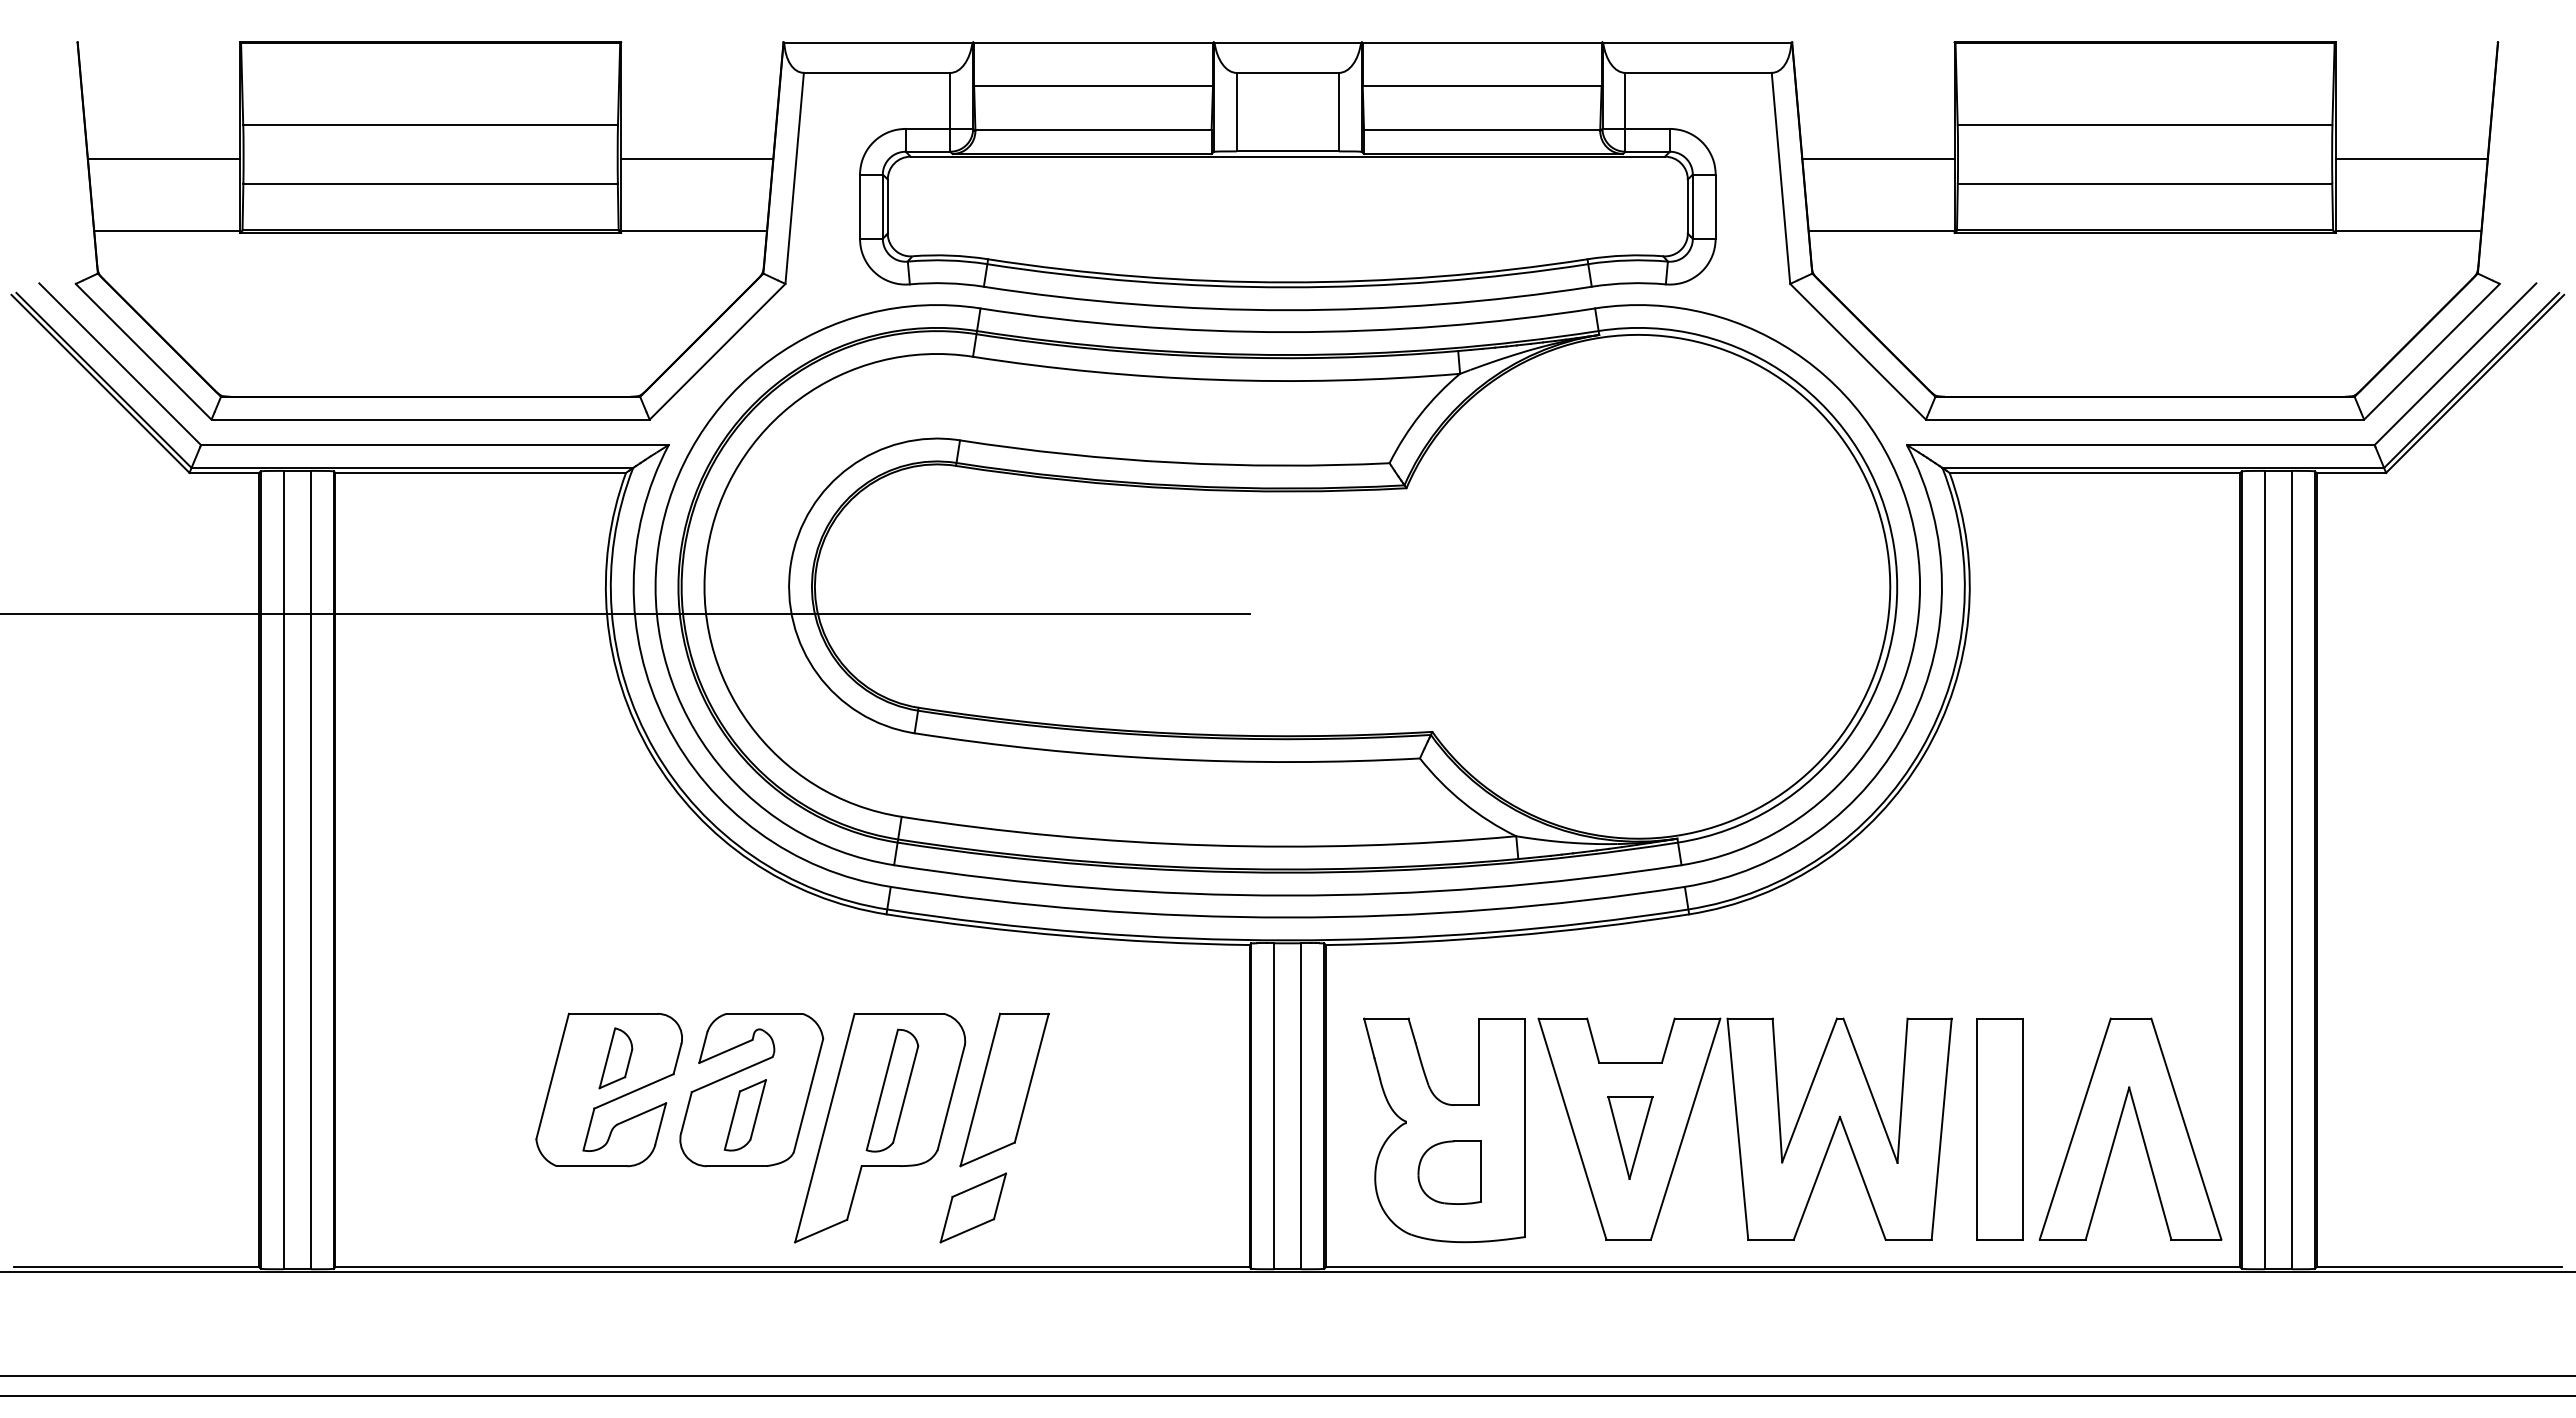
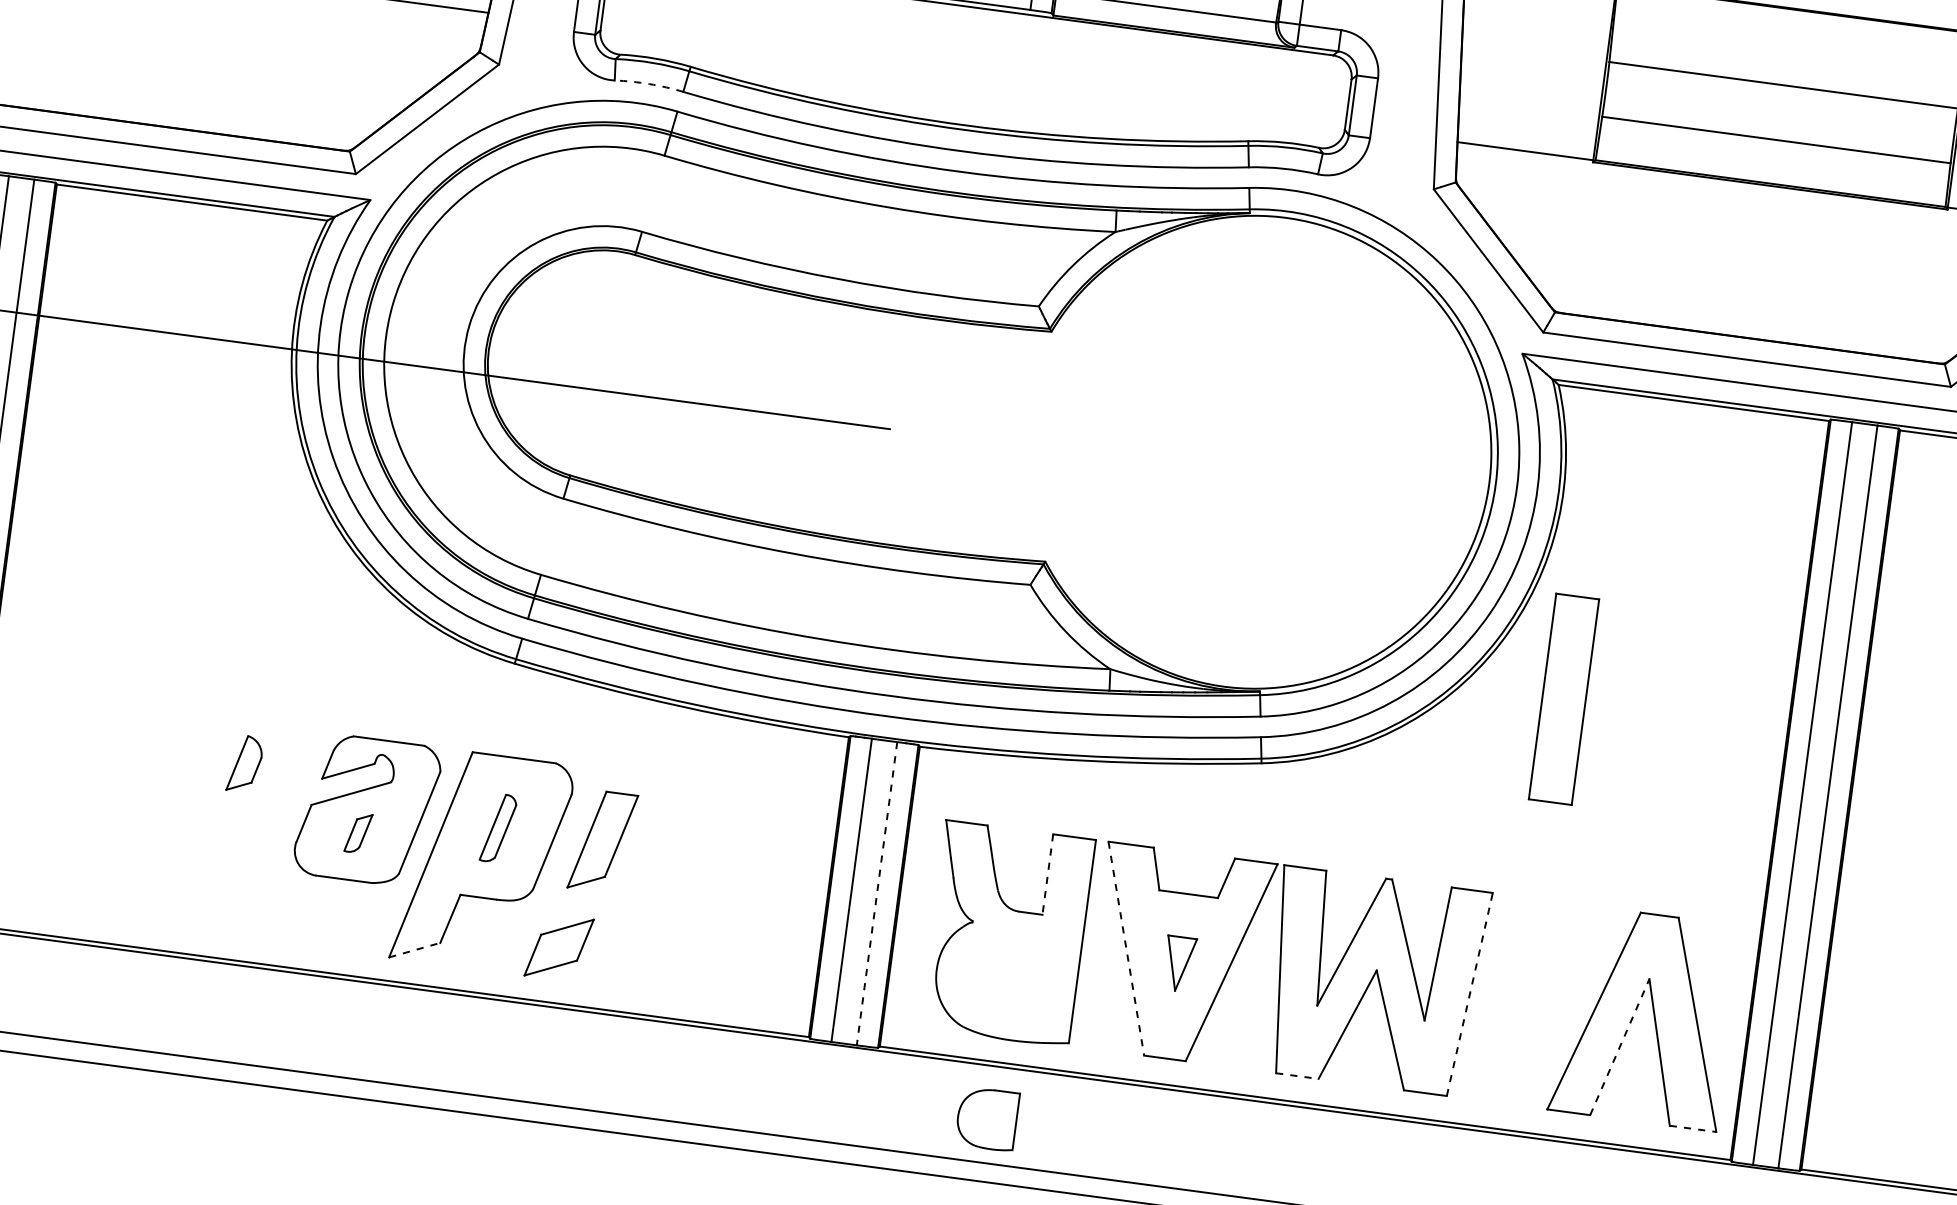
line: (1878, 158) -> (1531, 83), removed
arc: (946, 283) -> (648, 84), solid -> dashed
line: (1479, 1062) -> (1048, 875), solid -> dashed
part: (608, 1089) -> (234, 792), removed
part: (1004, 1089) -> (602, 841), size x0.7
part: (892, 1090) -> (498, 828), size x0.6
line: (1301, 1106) -> (877, 893), solid -> dashed
part: (744, 1115) -> (357, 833), size x0.6
line: (1572, 1129) -> (1126, 948), solid -> dashed
line: (1941, 1129) -> (1469, 994), solid -> dashed
part: (1999, 1129) -> (1563, 699), moved
part: (1630, 1137) -> (1179, 963), size x0.7
line: (2107, 1163) -> (1619, 1047), solid -> dashed
part: (1449, 1172) -> (987, 1118), moved
line: (821, 1230) -> (415, 949), solid -> dashed
line: (1771, 1239) -> (1297, 1076), solid -> dashed
line: (2196, 1239) -> (1693, 1128), solid -> dashed

